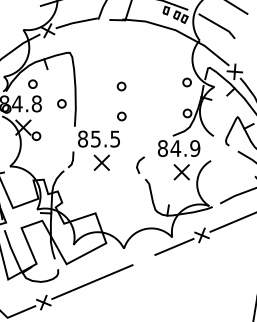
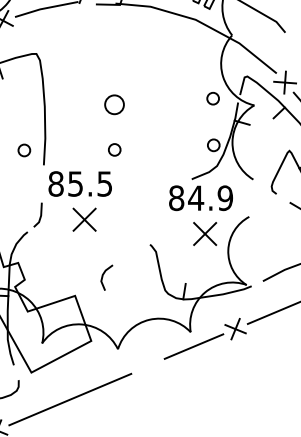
part: (121, 86) -> (114, 104), size x1.6
part: (61, 103) -> (23, 149), moved
line: (138, 164) -> (103, 276), moved

